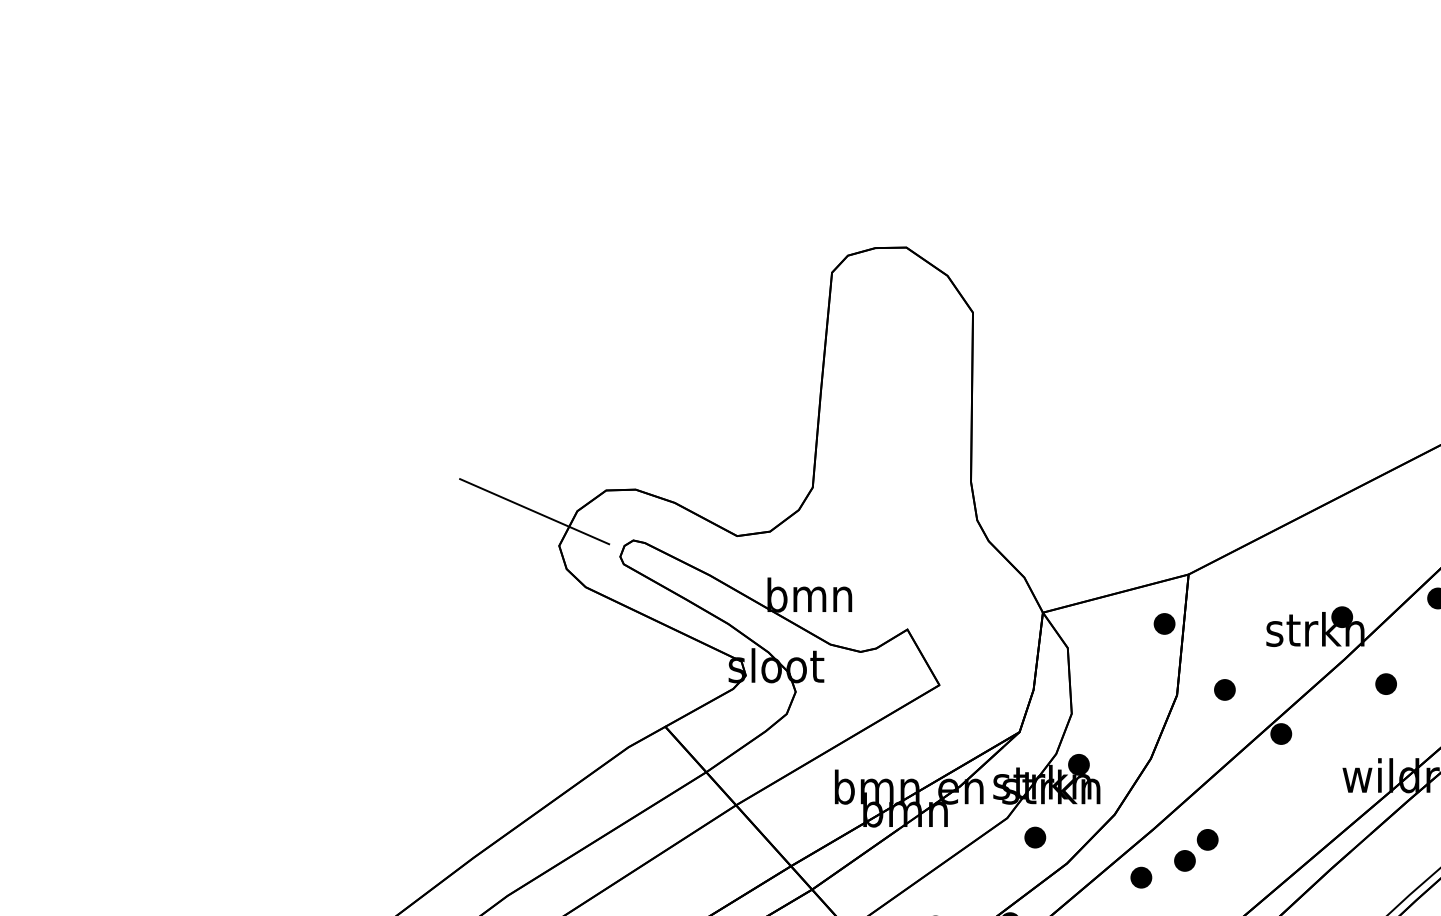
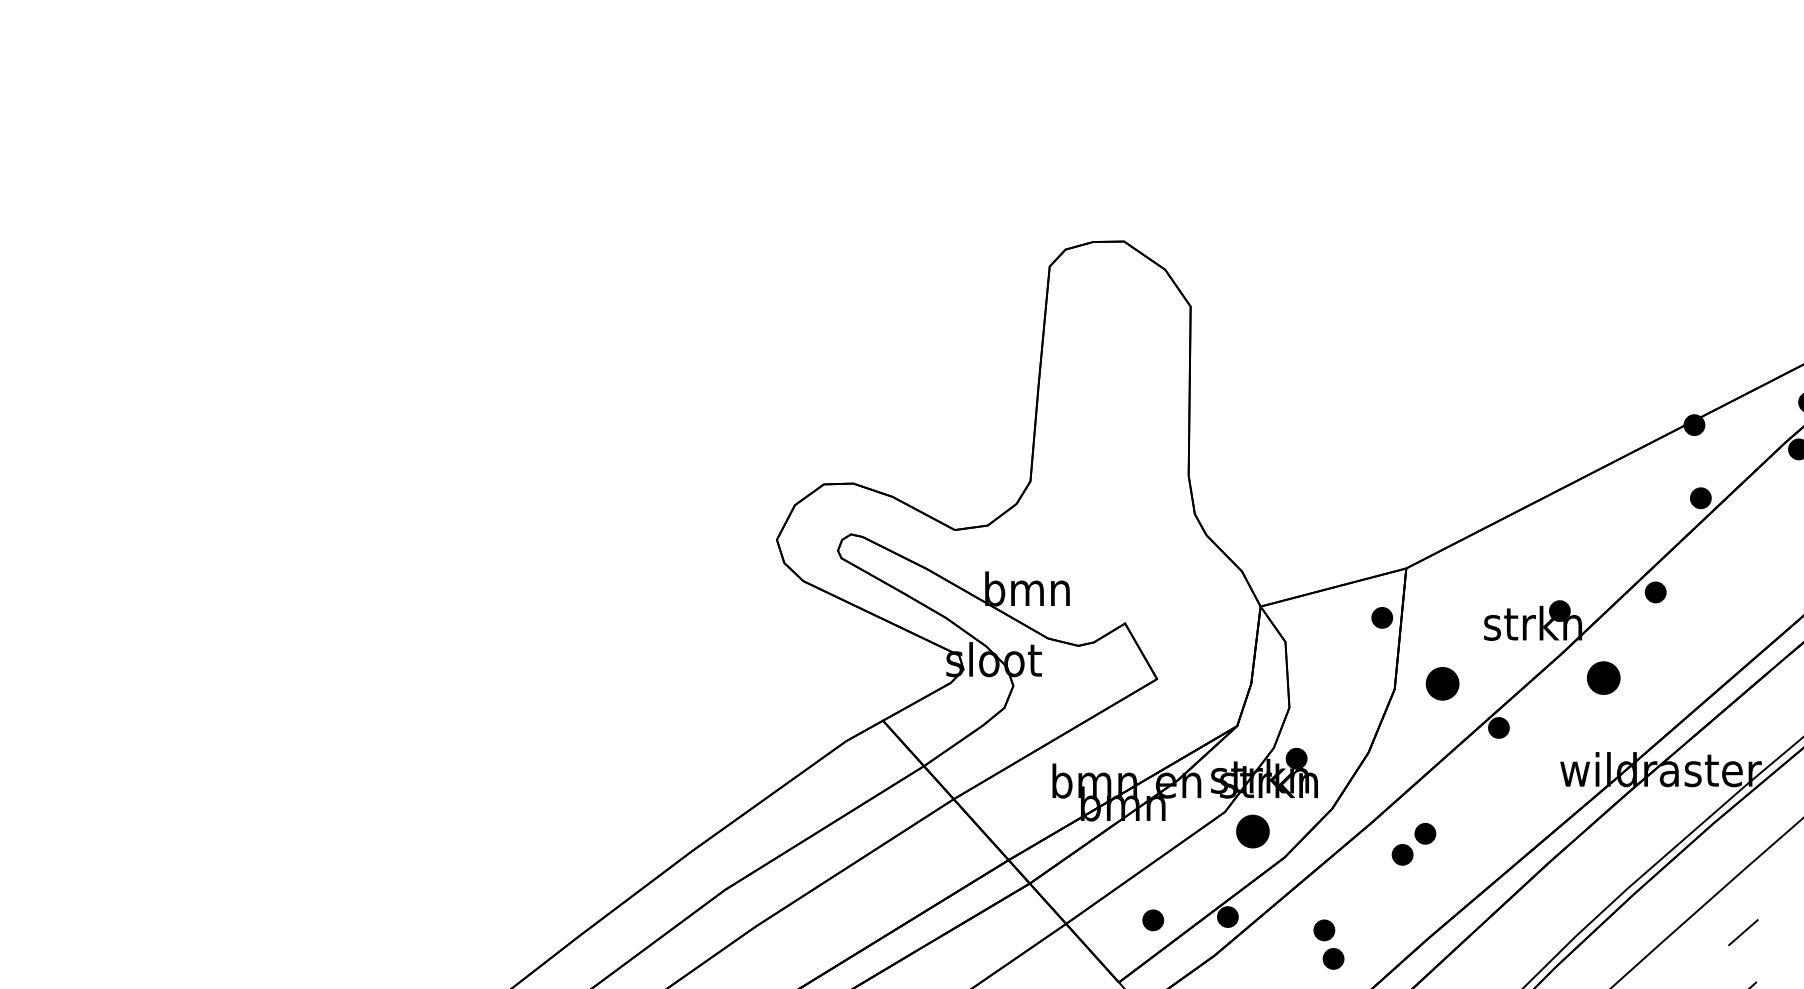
line: (533, 511) -> (751, 505), removed
part: (1385, 683) -> (1603, 677), size x1.6
part: (1224, 689) -> (1442, 683), size x1.6
part: (1034, 837) -> (1252, 831), size x1.6
part: (1140, 877) -> (1358, 871), removed

